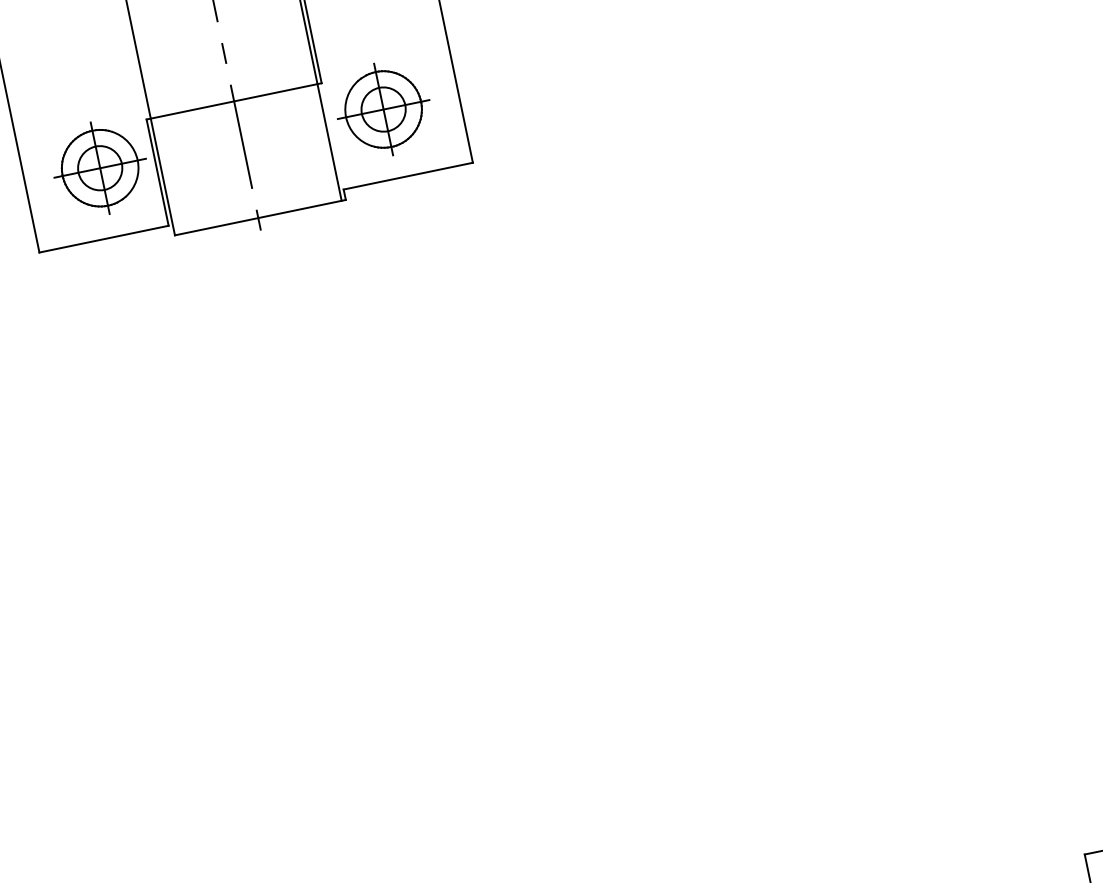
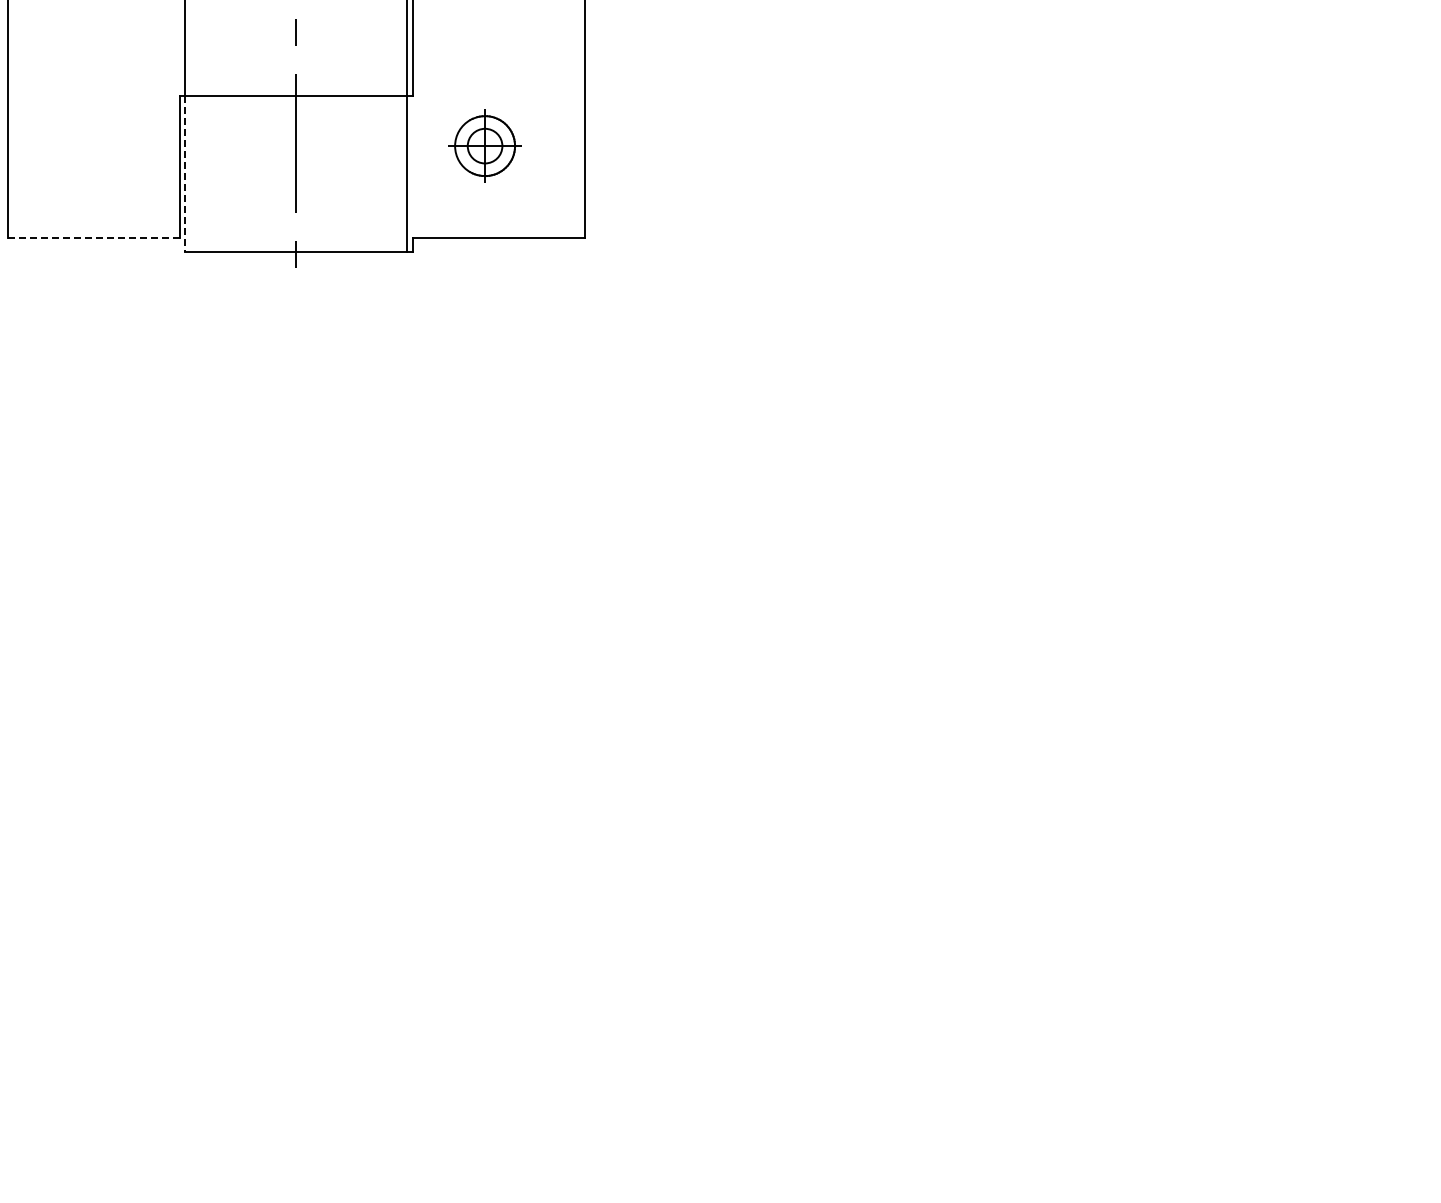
part: (383, 109) -> (484, 145), size x0.6
part: (100, 167) -> (107, 145), removed
line: (163, 177) -> (185, 174), solid -> dashed
line: (103, 238) -> (93, 237), solid -> dashed

